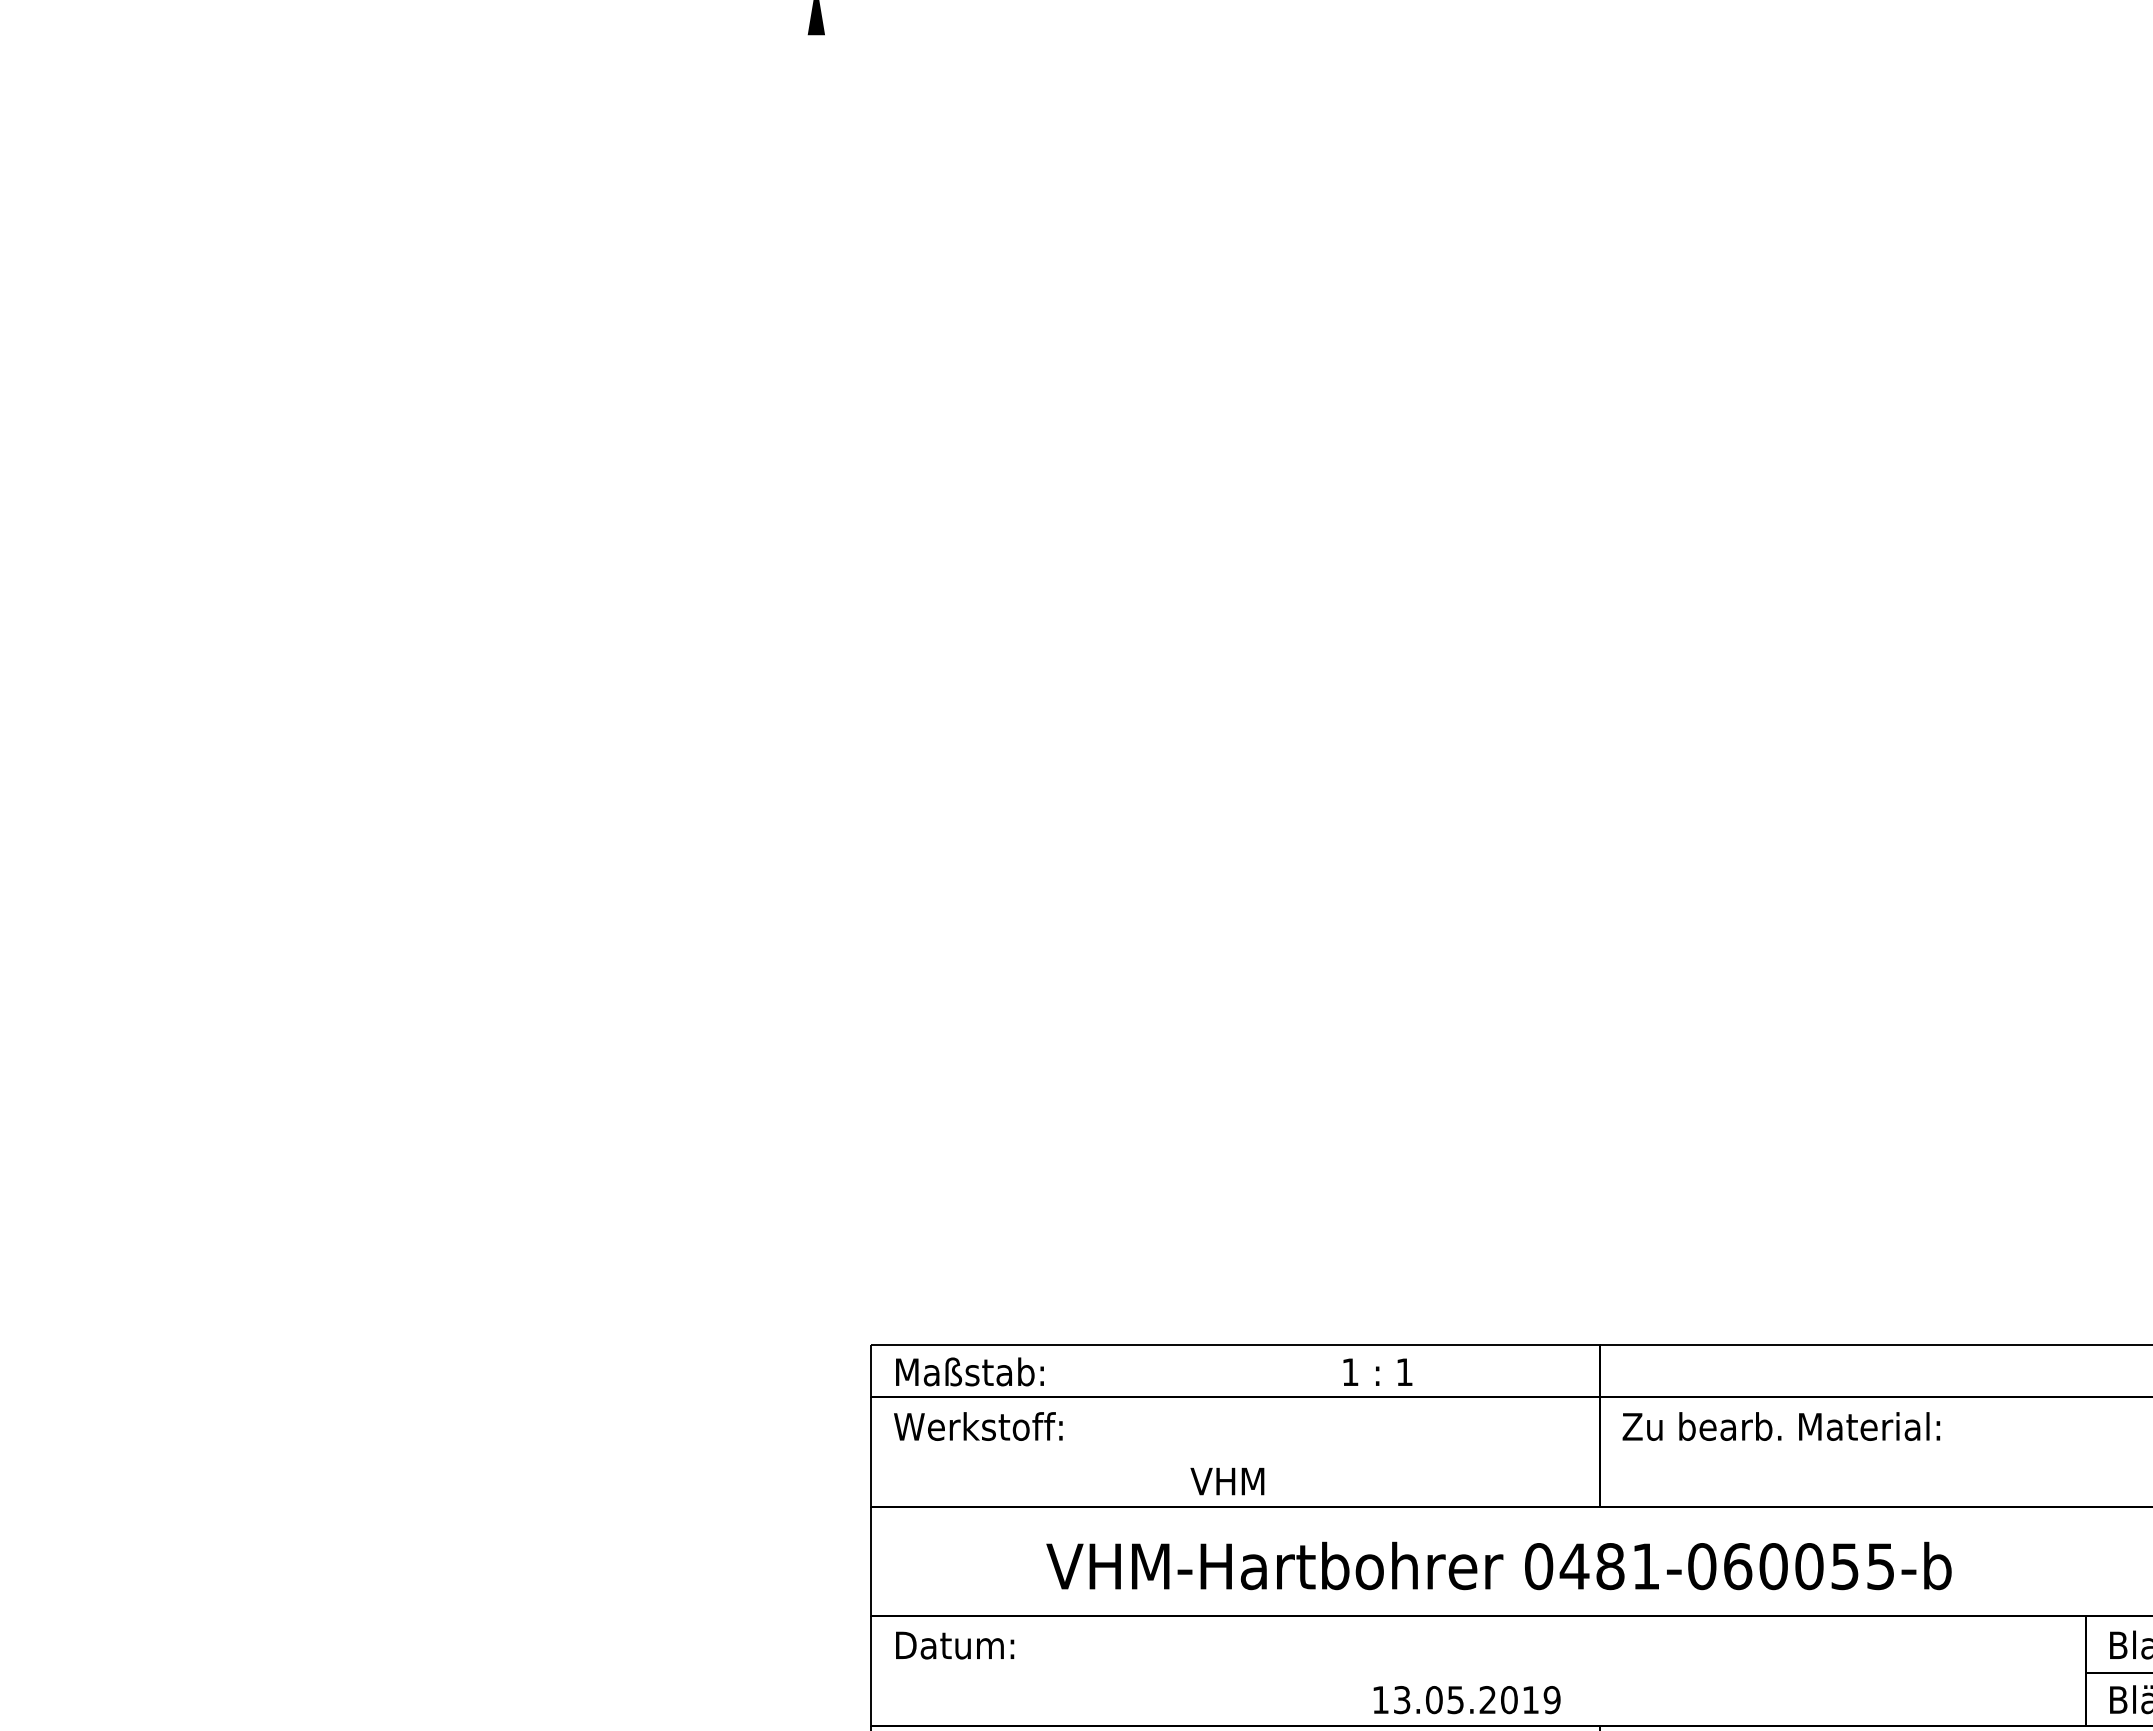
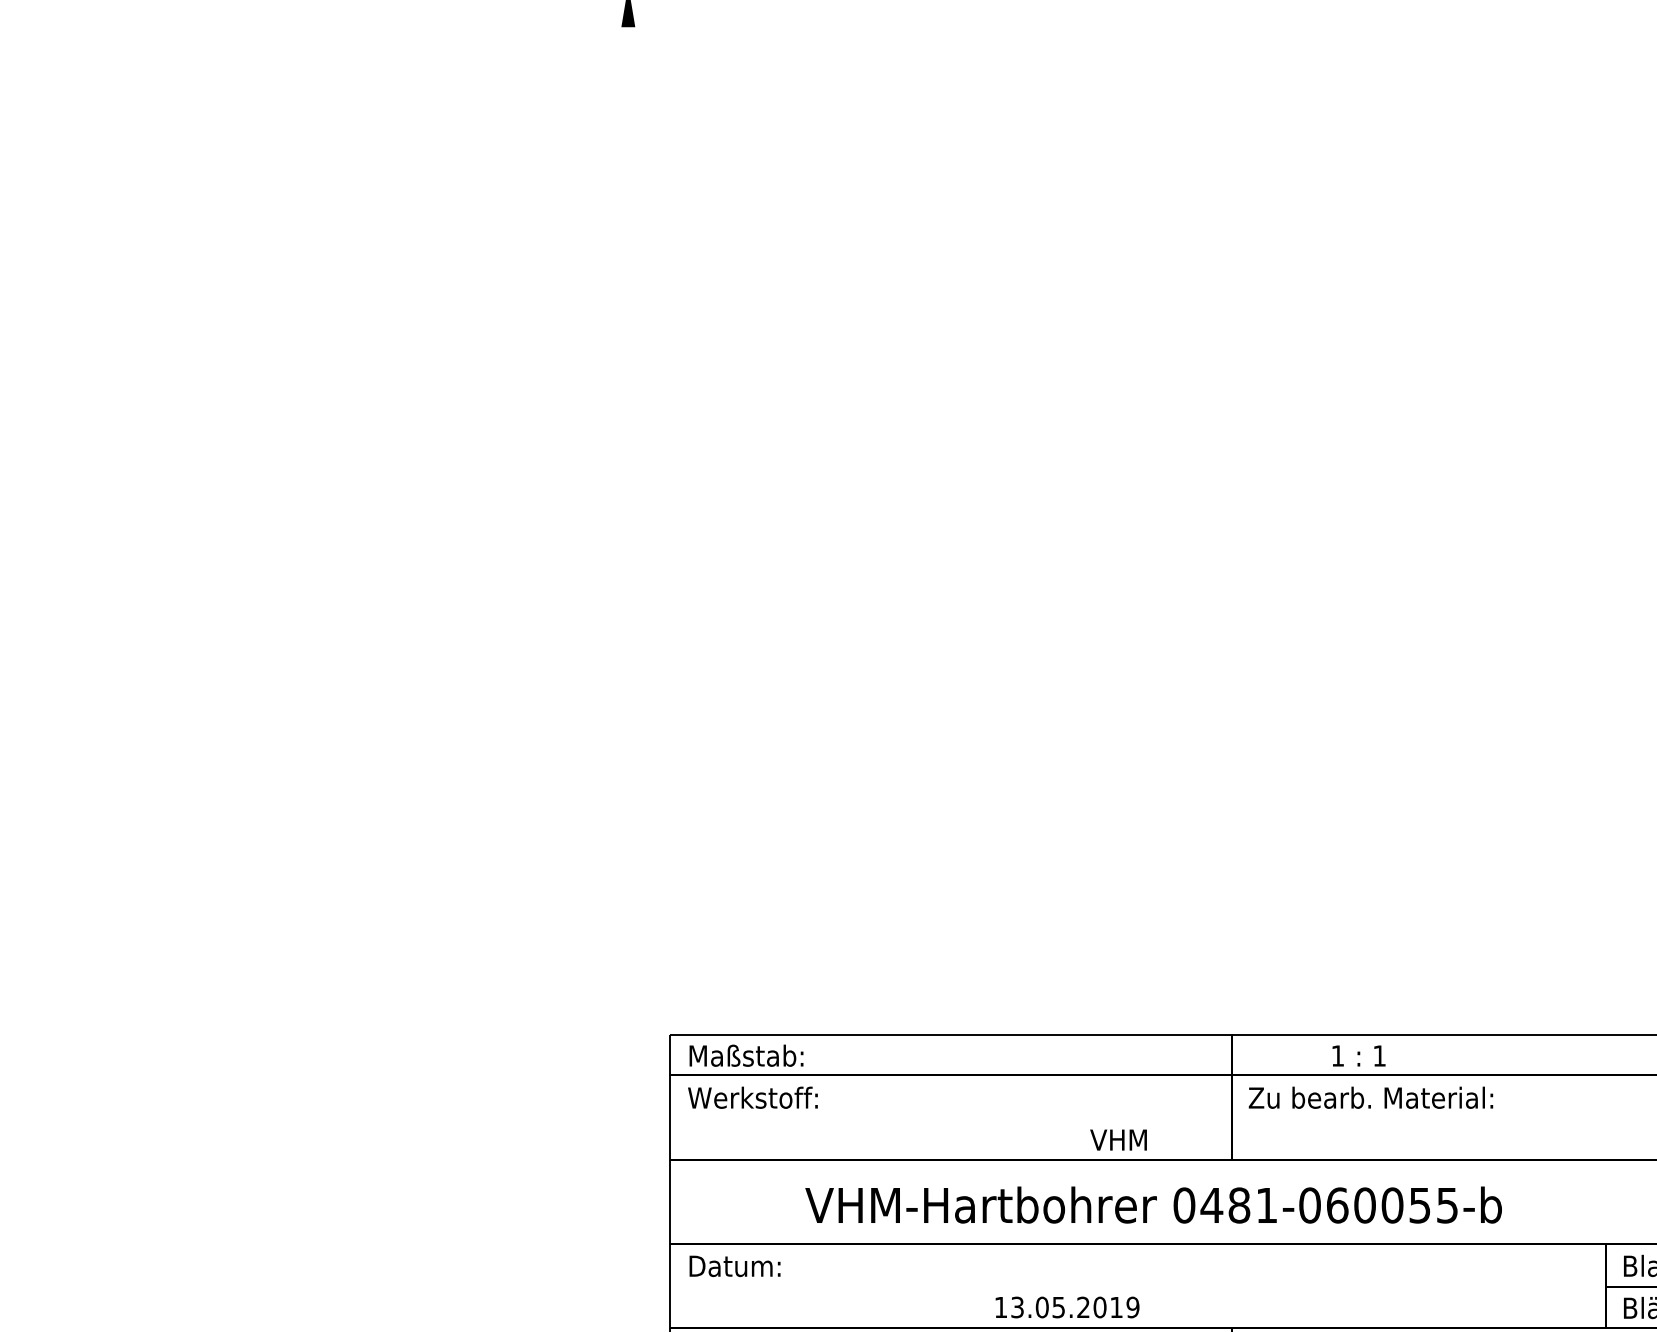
text: (1377, 1371) -> (1358, 1055), moved
text: (1227, 1481) -> (1118, 1140), moved
text: (1466, 1700) -> (1067, 1307), moved

